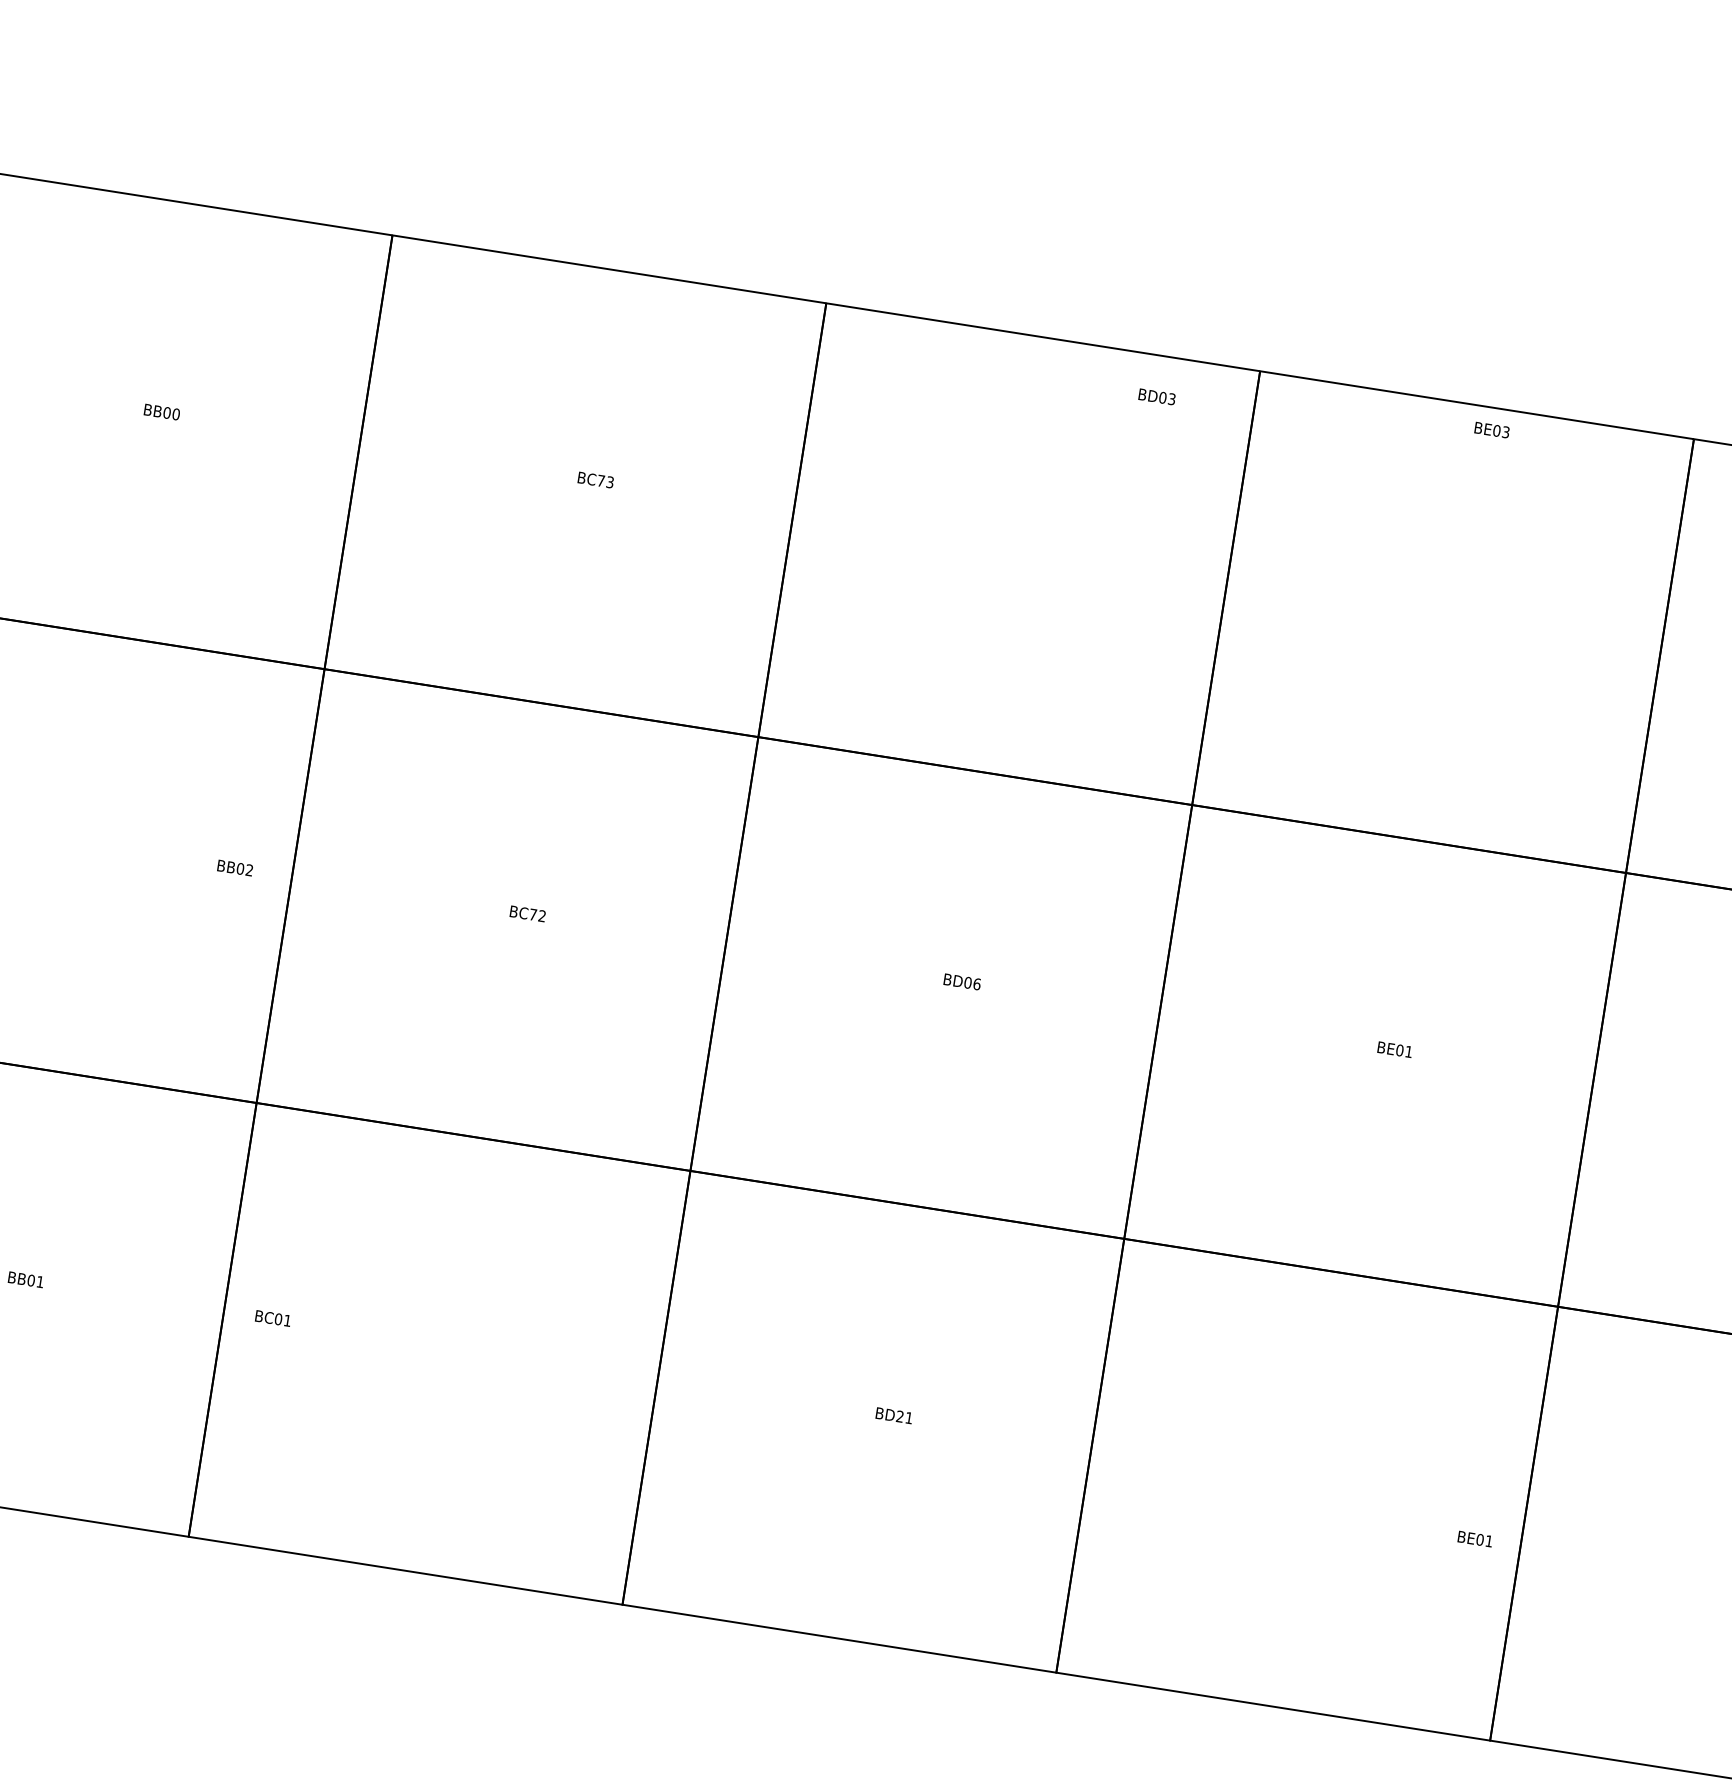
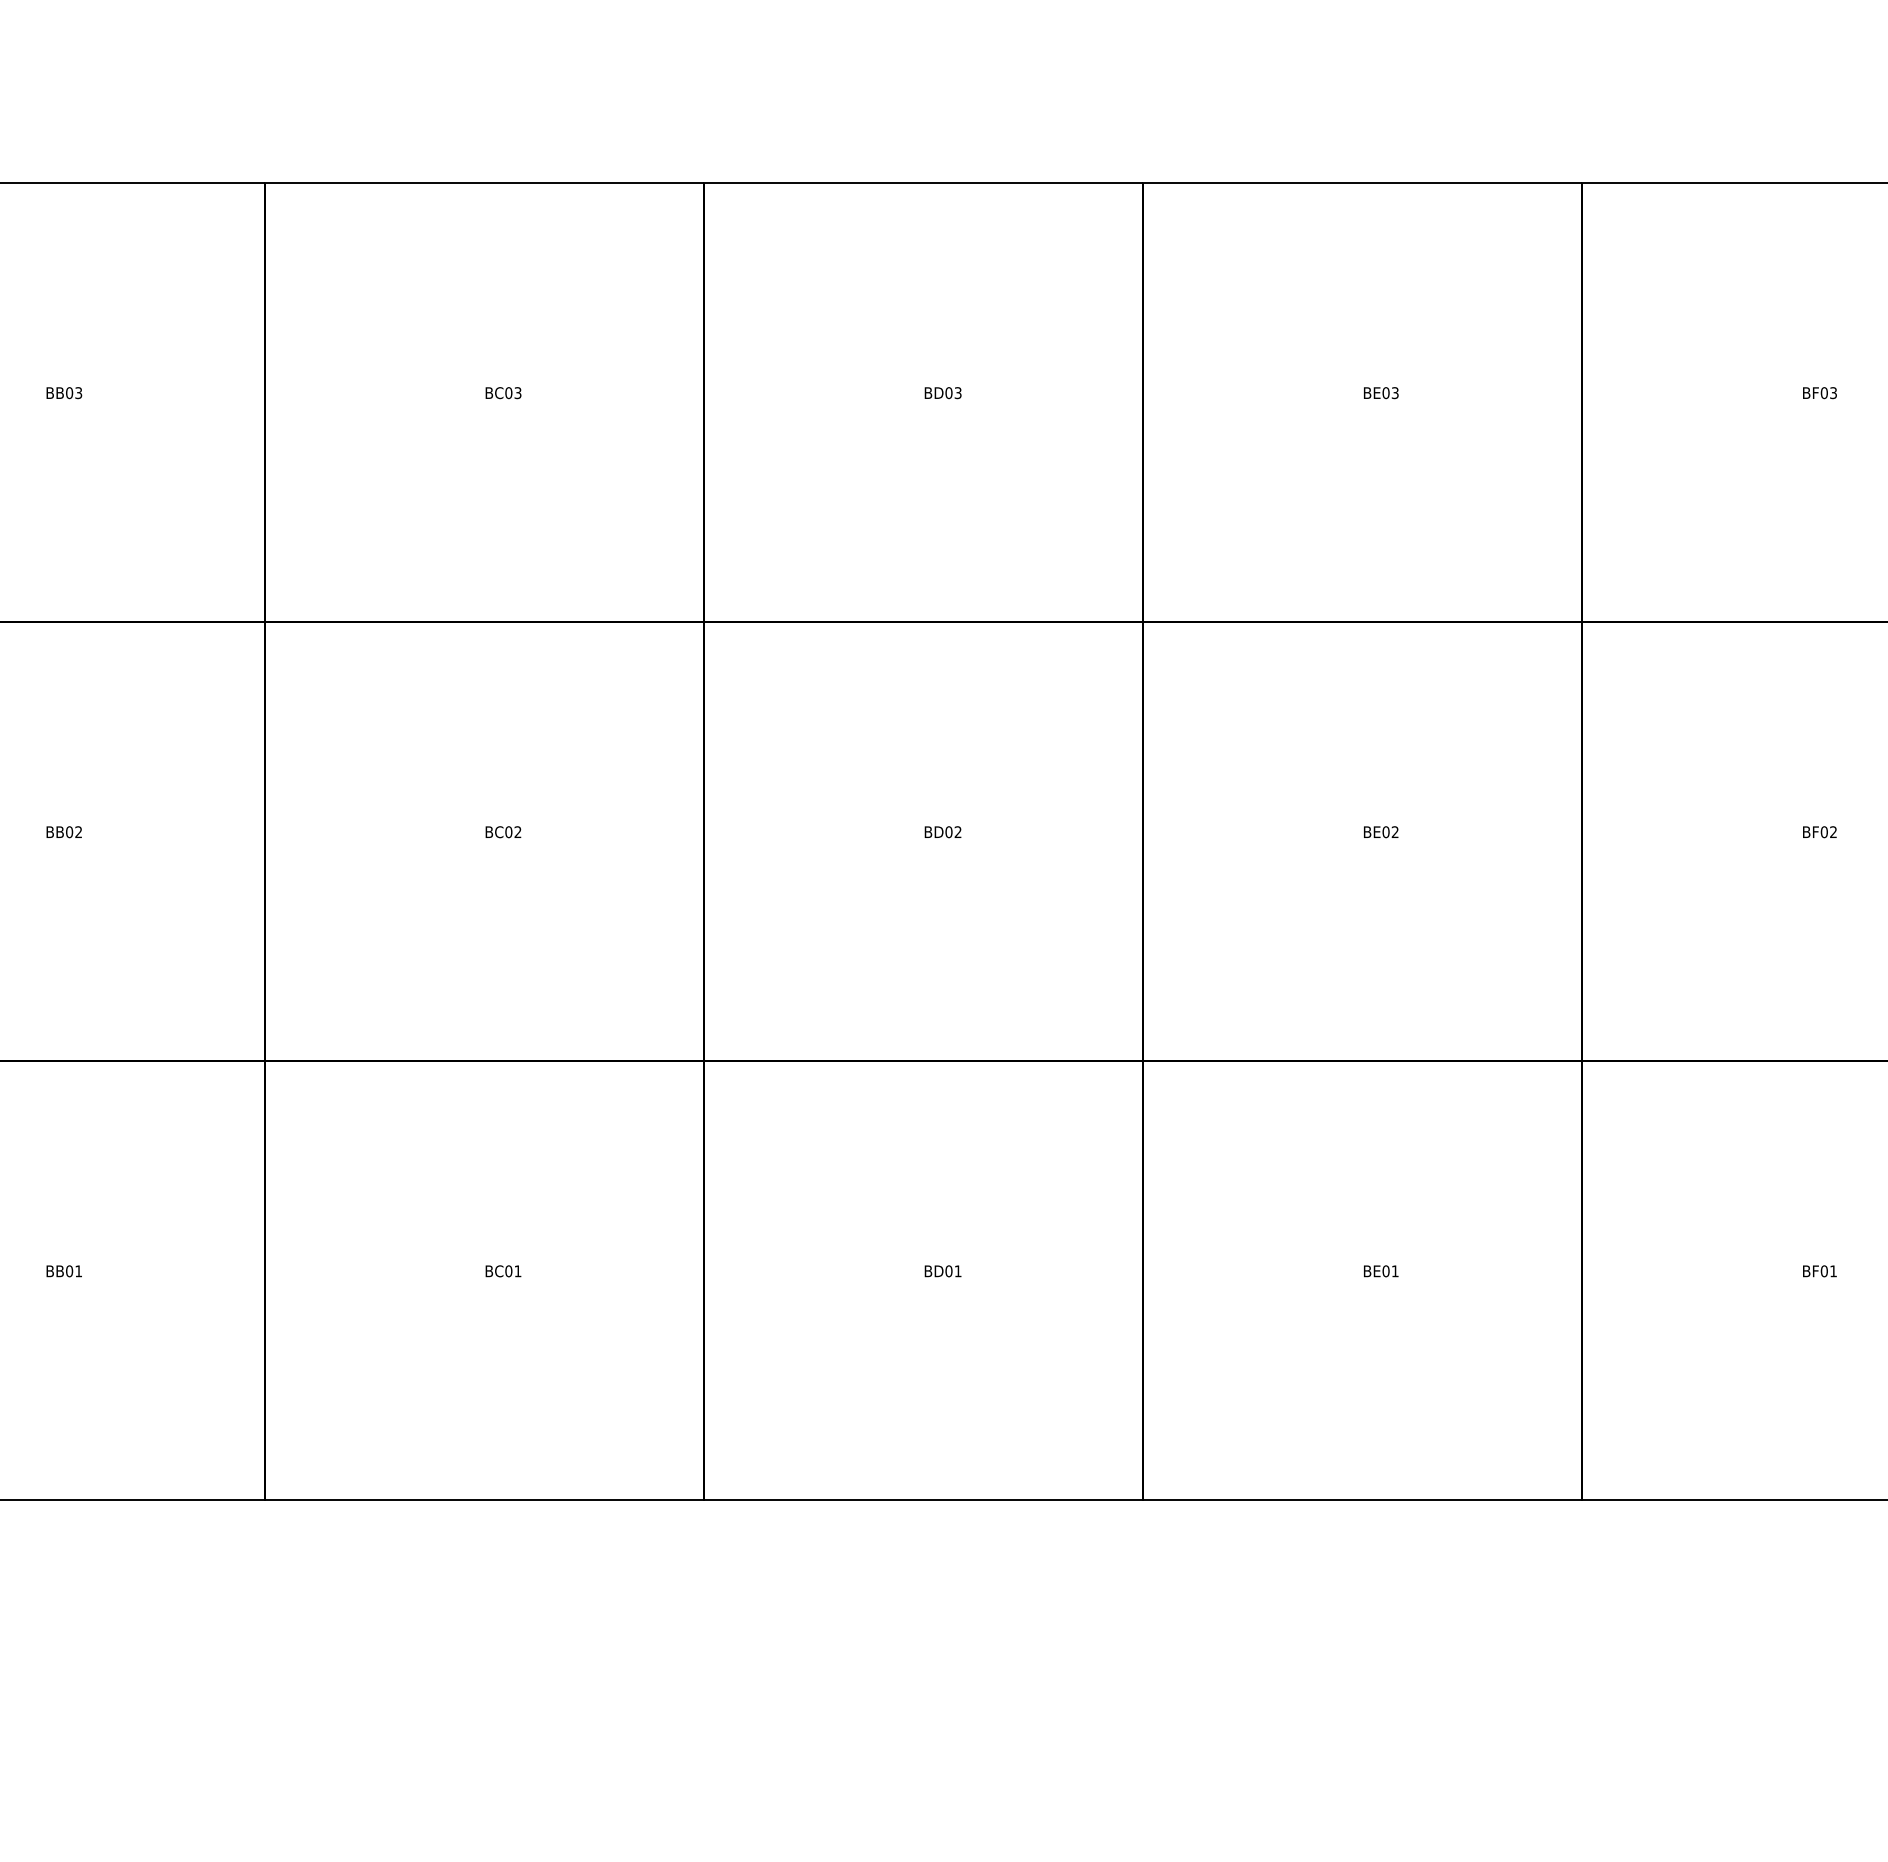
text: (1156, 397) -> (942, 393), moved
text: (175, 414) -> (78, 393), BB00 -> BB03
text: (1492, 430) -> (1381, 393), moved
text: (600, 481) -> (508, 393), BC73 -> BC03
text: (234, 868) -> (63, 832), moved
text: (532, 915) -> (508, 832), BC72 -> BC02
text: (976, 984) -> (957, 832), BD06 -> BD02
text: (1408, 1051) -> (1394, 831), BE01 -> BE02
text: (273, 1318) -> (503, 1271), moved
text: (899, 1416) -> (948, 1271), BD21 -> BD01
text: (1475, 1539) -> (1381, 1271), moved

